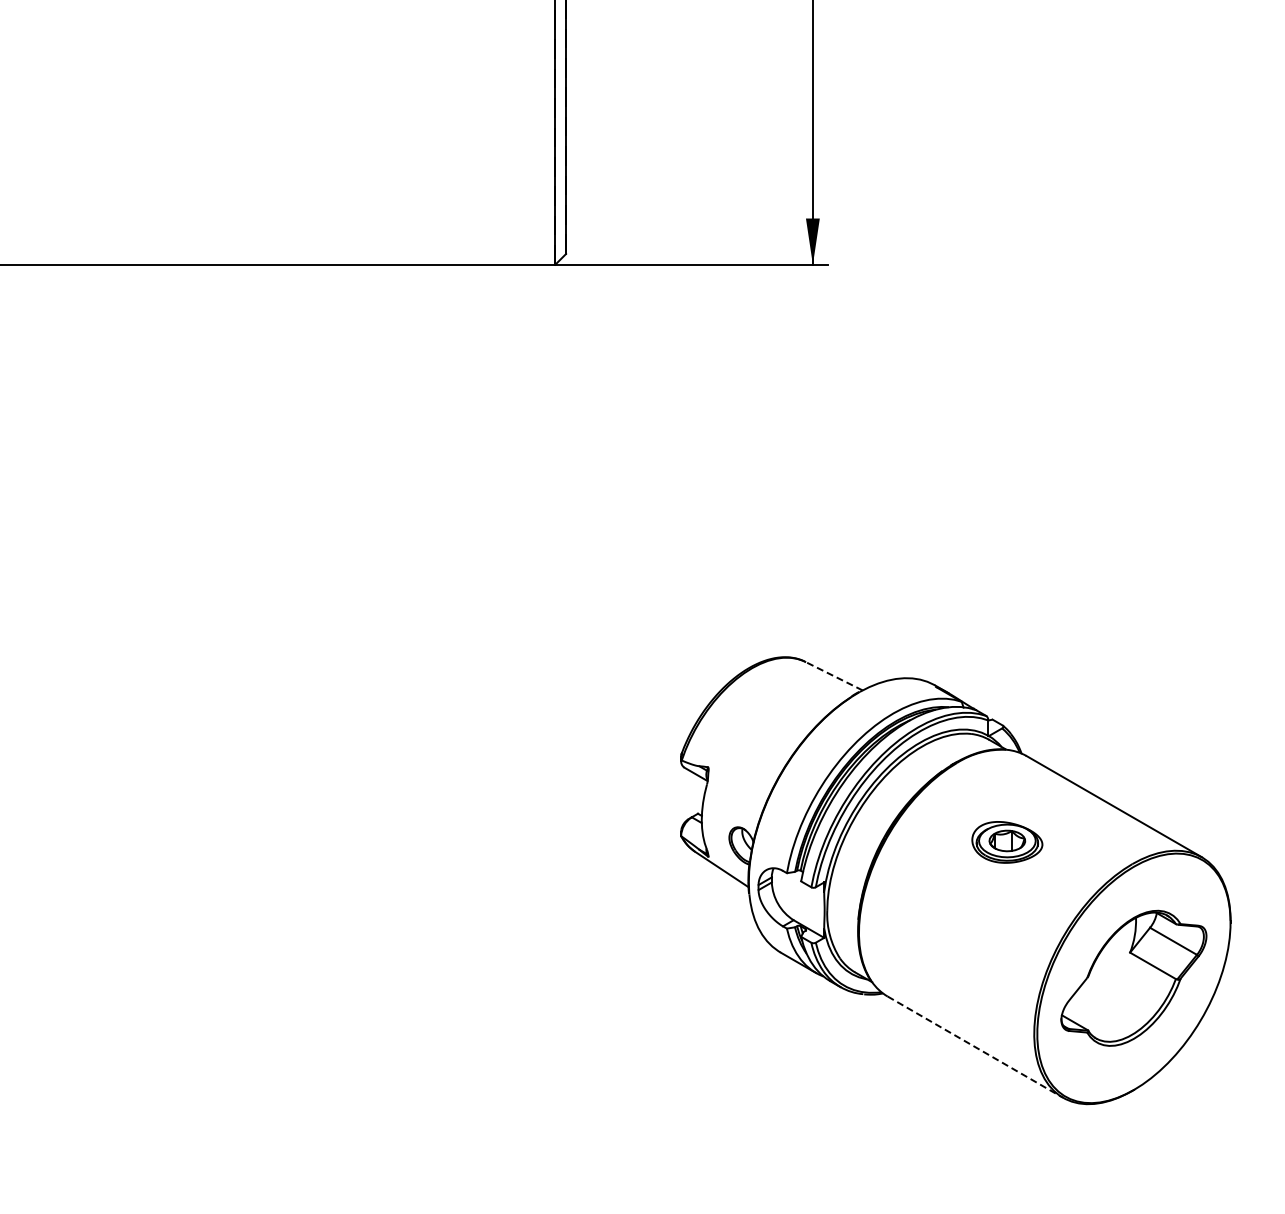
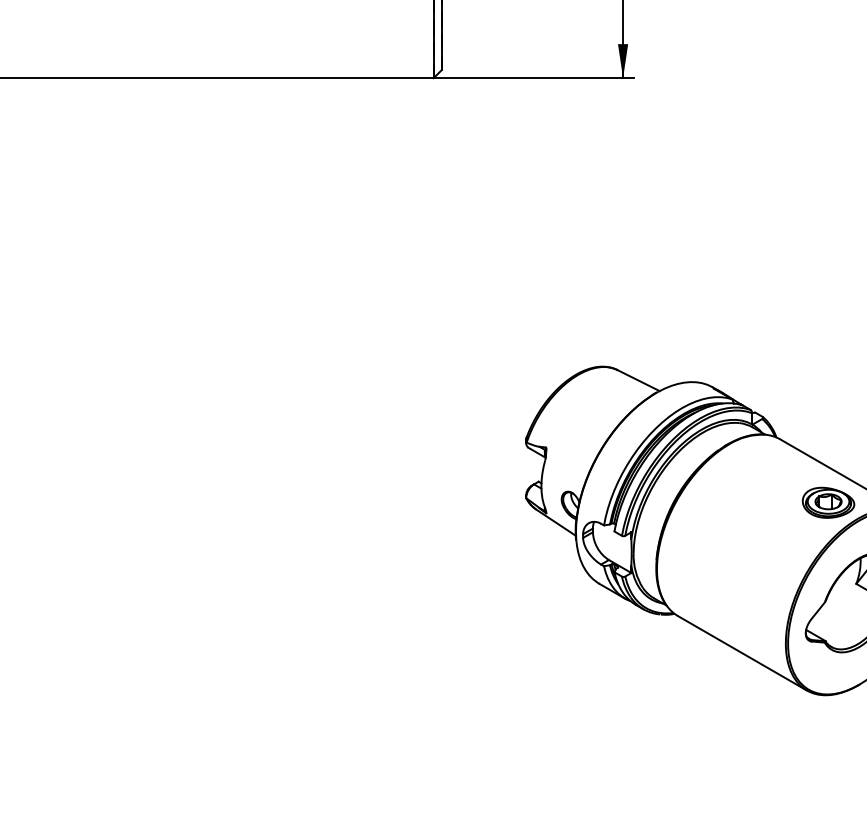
line: (833, 675) -> (638, 380), dashed -> solid
part: (1007, 842) -> (828, 502), moved
line: (975, 1047) -> (742, 653), dashed -> solid

